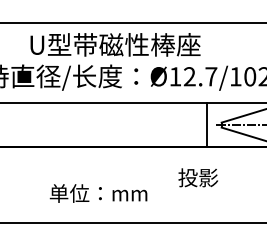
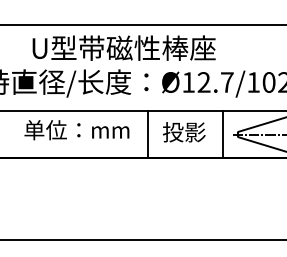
line: (138, 125) -> (148, 134), added
text: (198, 178) -> (184, 132), moved
text: (98, 193) -> (76, 130), moved

